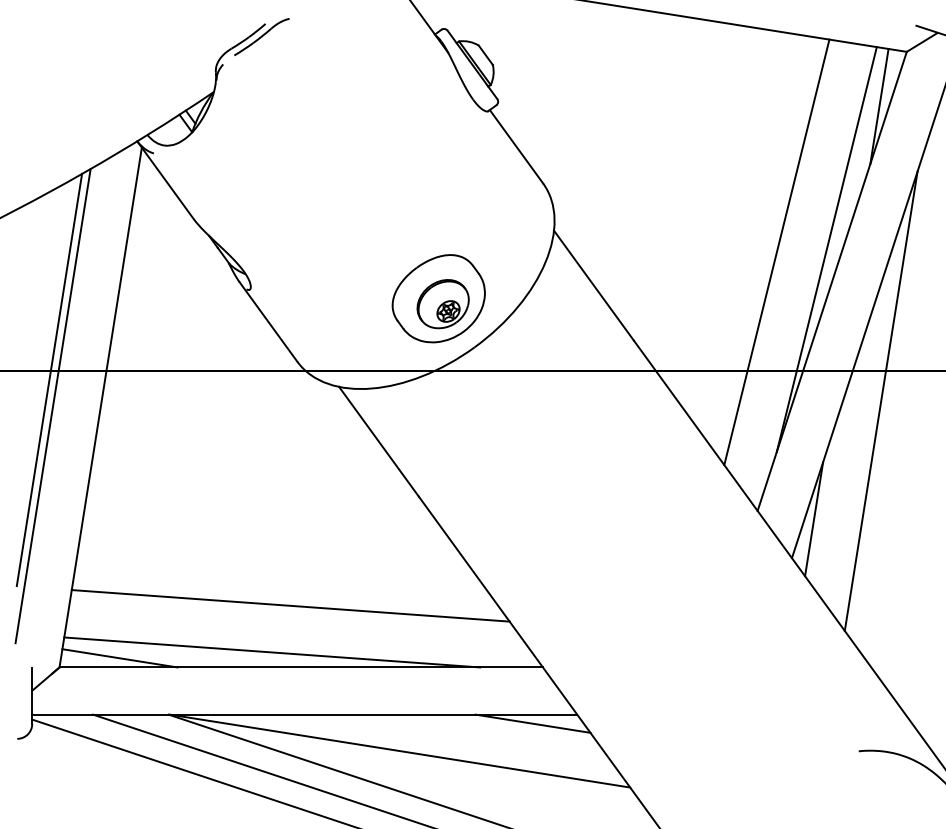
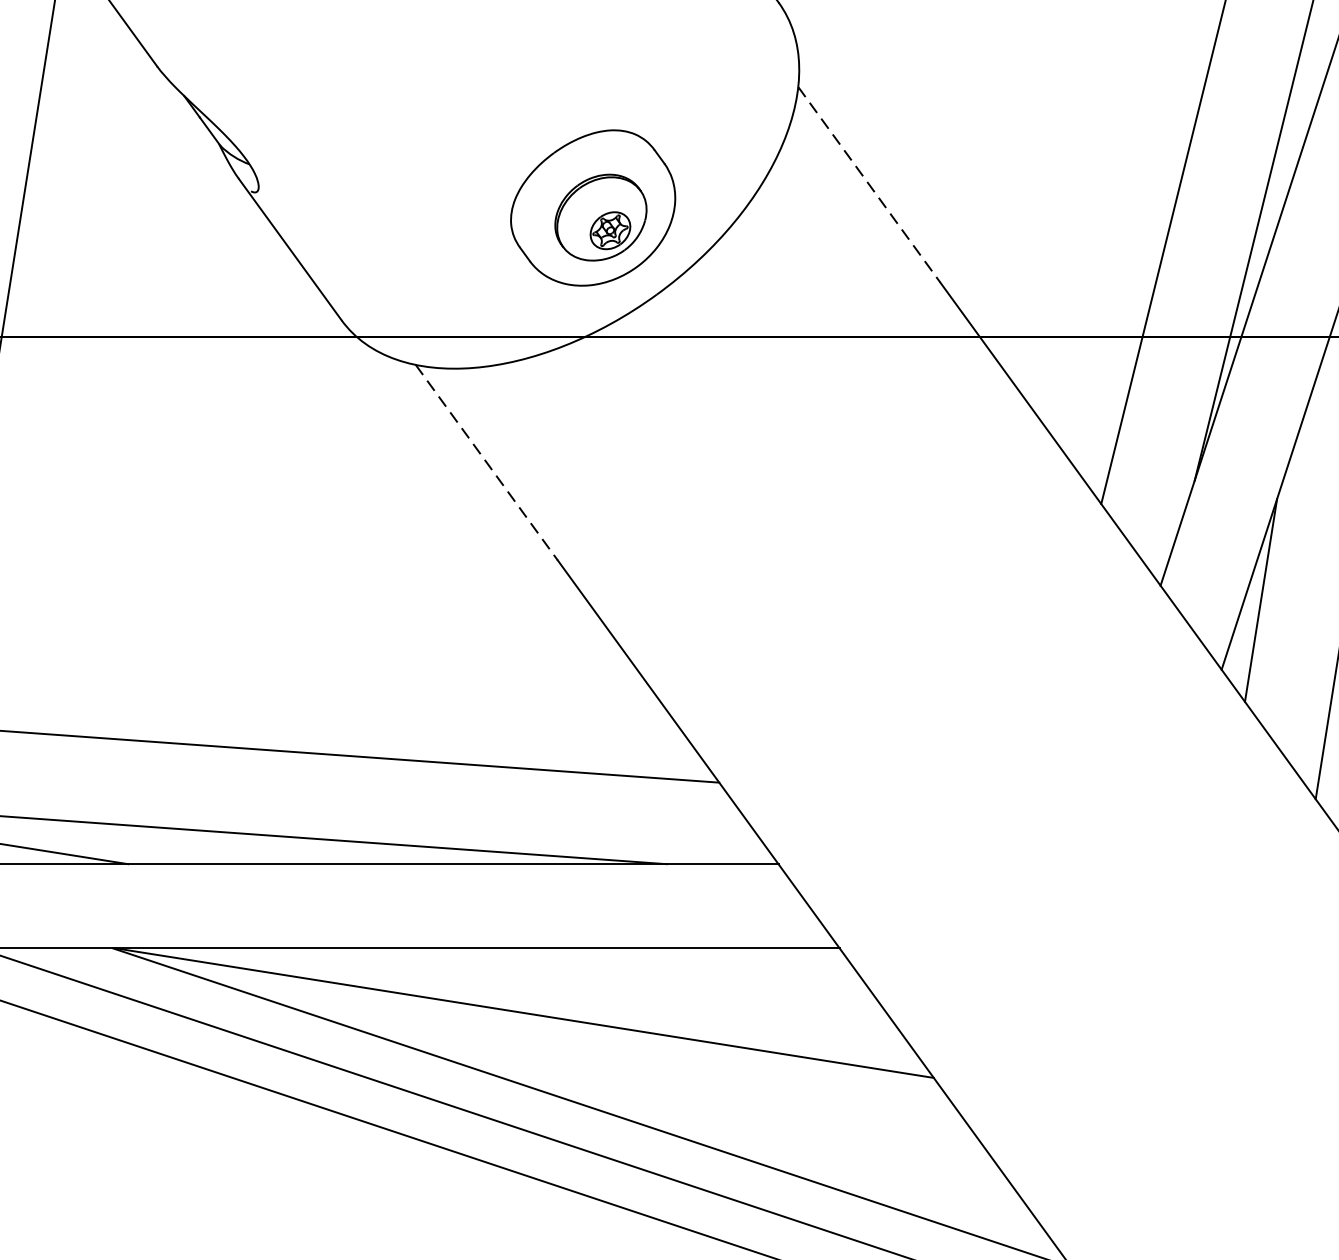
line: (593, 285) -> (868, 184), solid -> dashed
line: (379, 441) -> (487, 462), solid -> dashed
line: (532, 723) -> (759, 963), removed

